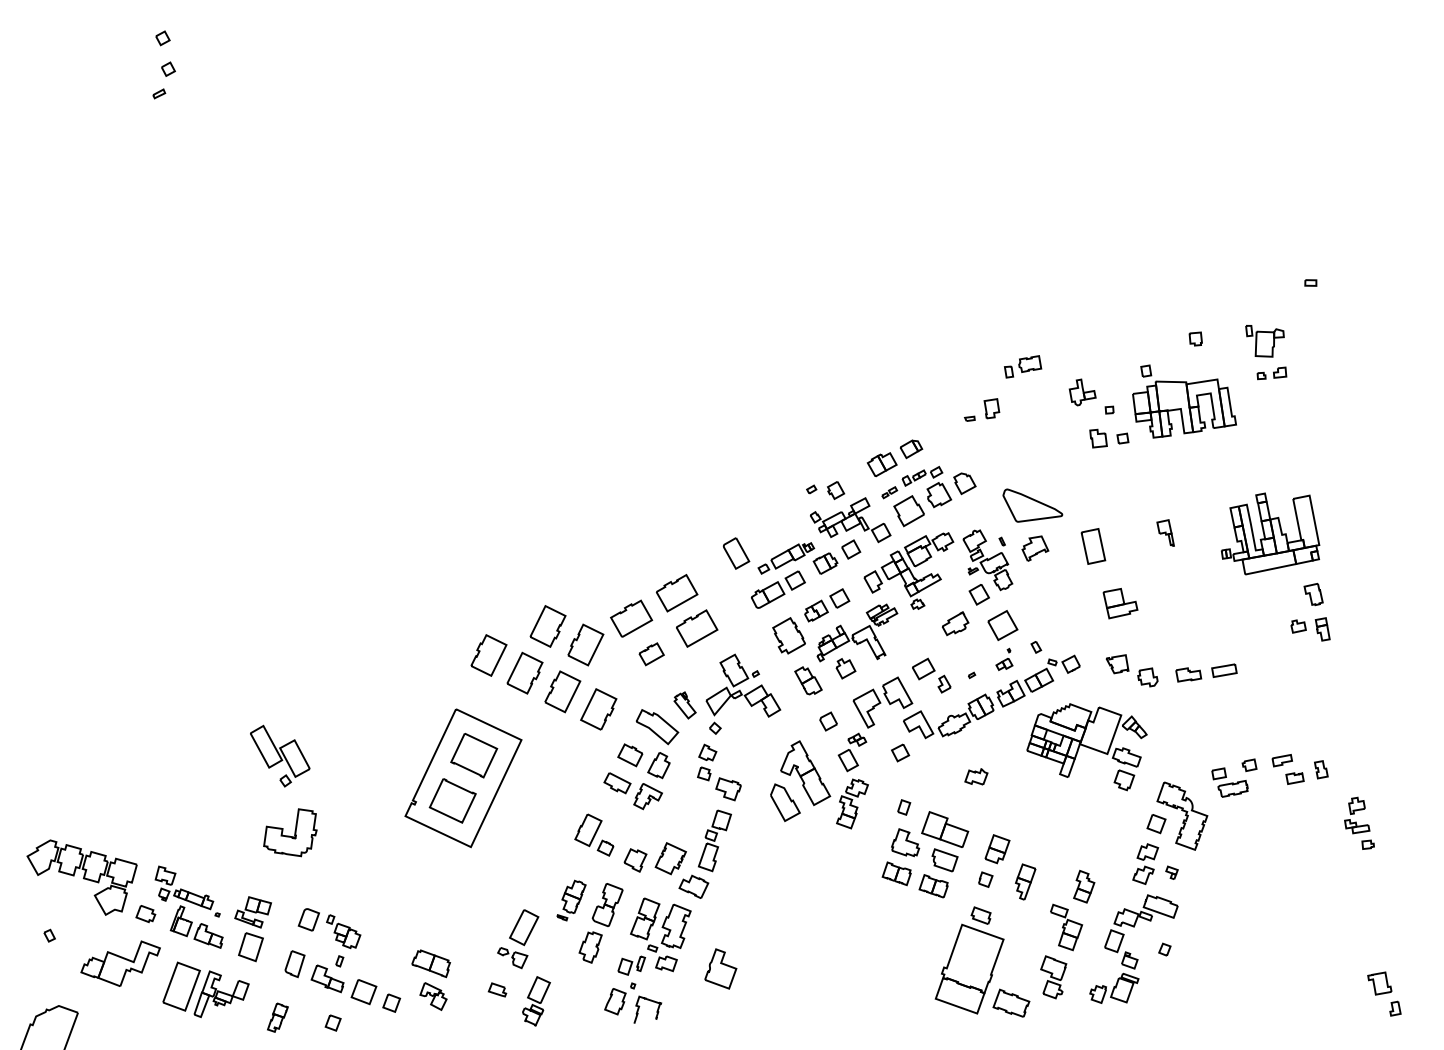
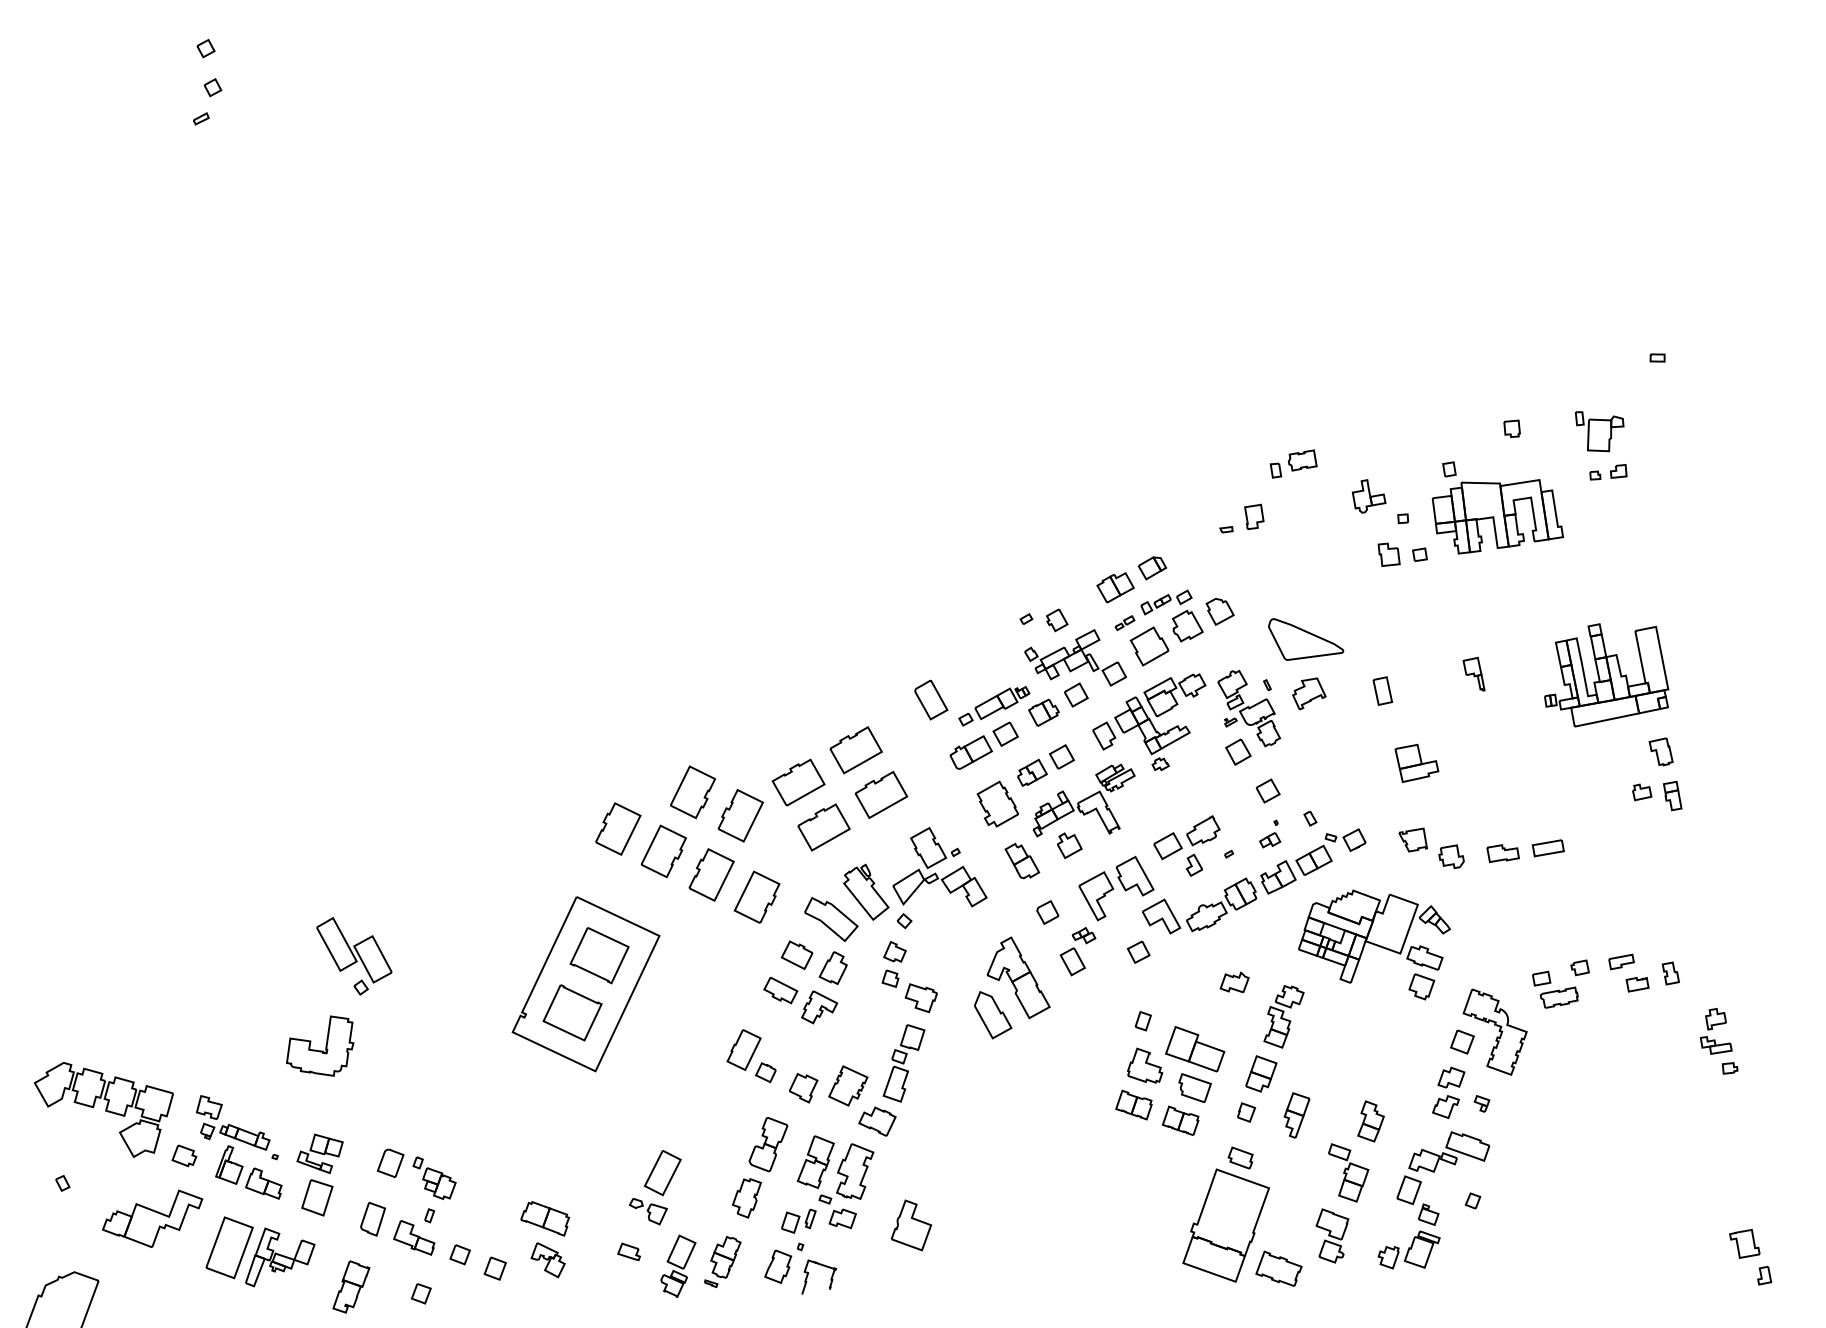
part: (1093, 545) -> (1382, 690), size x0.62
part: (955, 623) -> (1203, 830), moved
part: (1002, 625) -> (1267, 790), size x0.62
part: (651, 654) -> (823, 827), size x1.67
part: (685, 704) -> (866, 891), size x1.67
part: (852, 803) -> (1283, 1016), moved
part: (290, 832) -> (320, 1045), moved
part: (571, 900) -> (722, 1261), moved
part: (363, 991) -> (459, 1254), size x0.62
part: (277, 1017) -> (351, 1286), size x1.43

